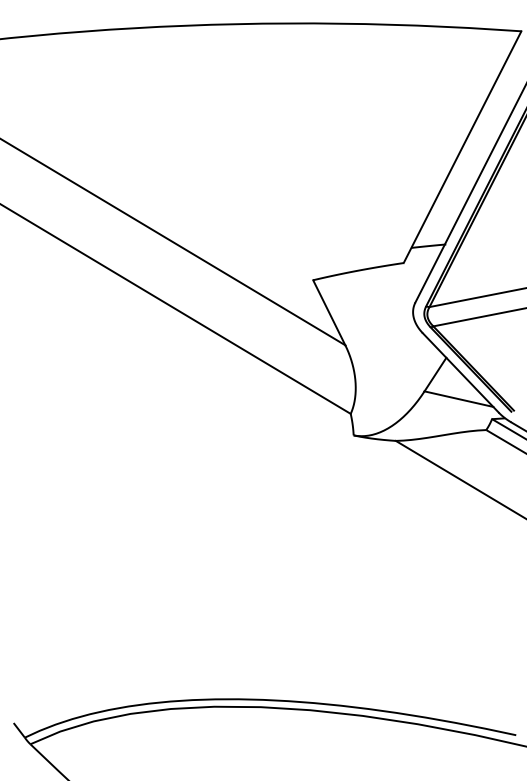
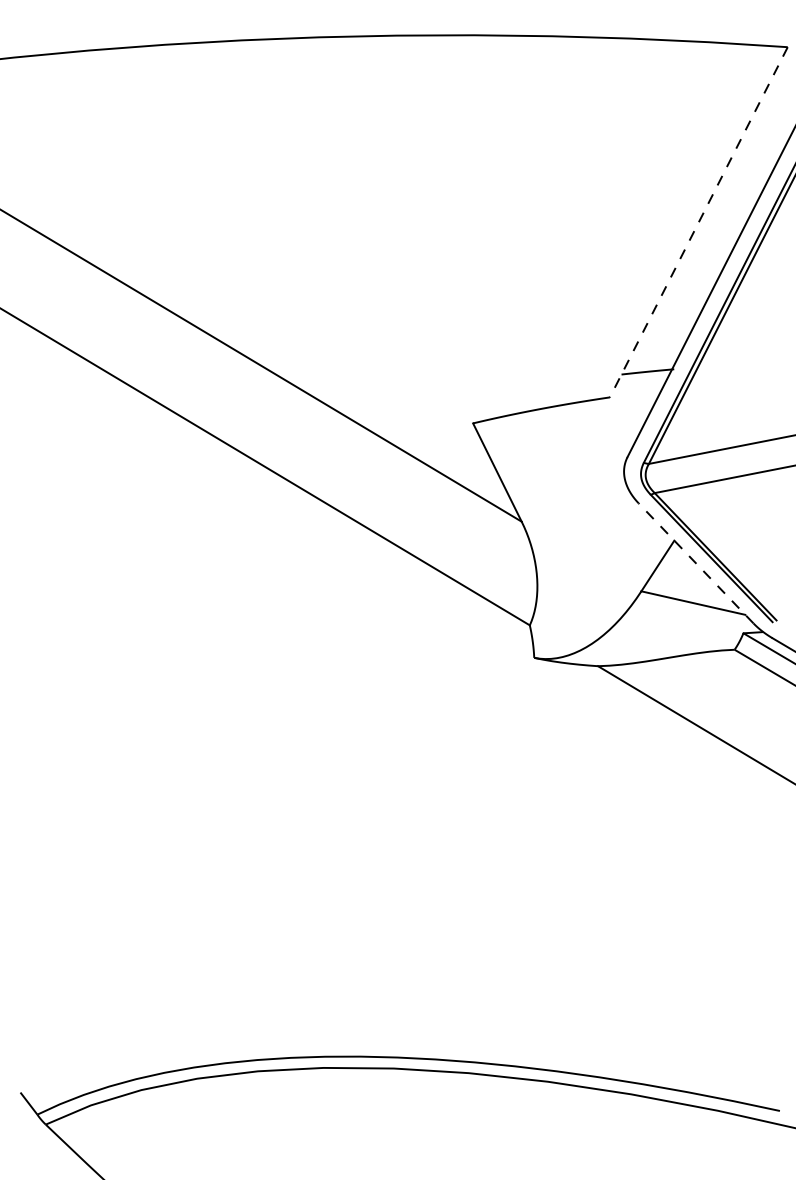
line: (462, 147) -> (698, 222), solid -> dashed
line: (460, 372) -> (695, 562), solid -> dashed

